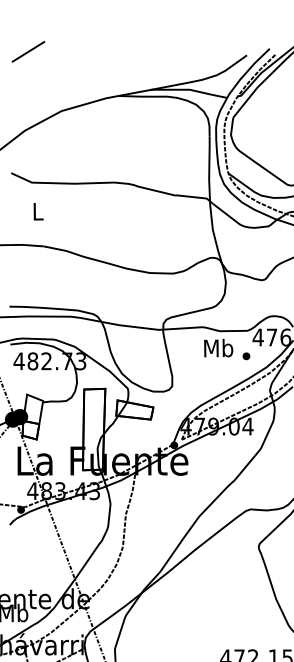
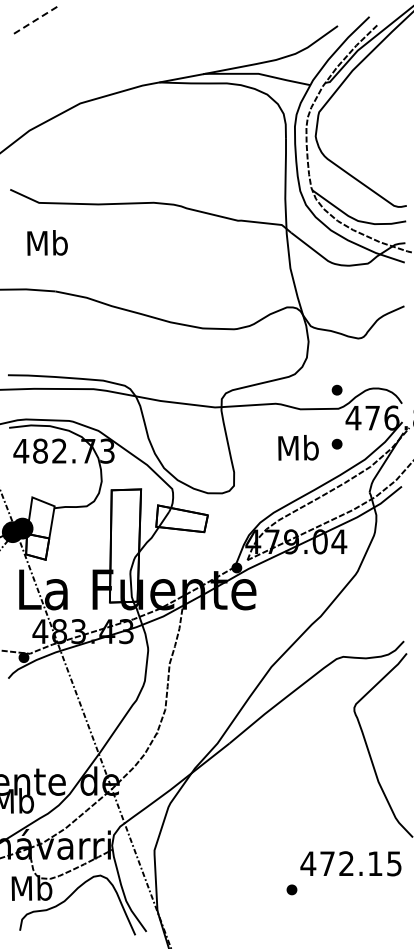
line: (27, 52) -> (33, 21), solid -> dashed
text: (38, 211) -> (47, 242), L -> Mb
part: (246, 316) -> (336, 389), added
text: (218, 347) -> (298, 447), moved

